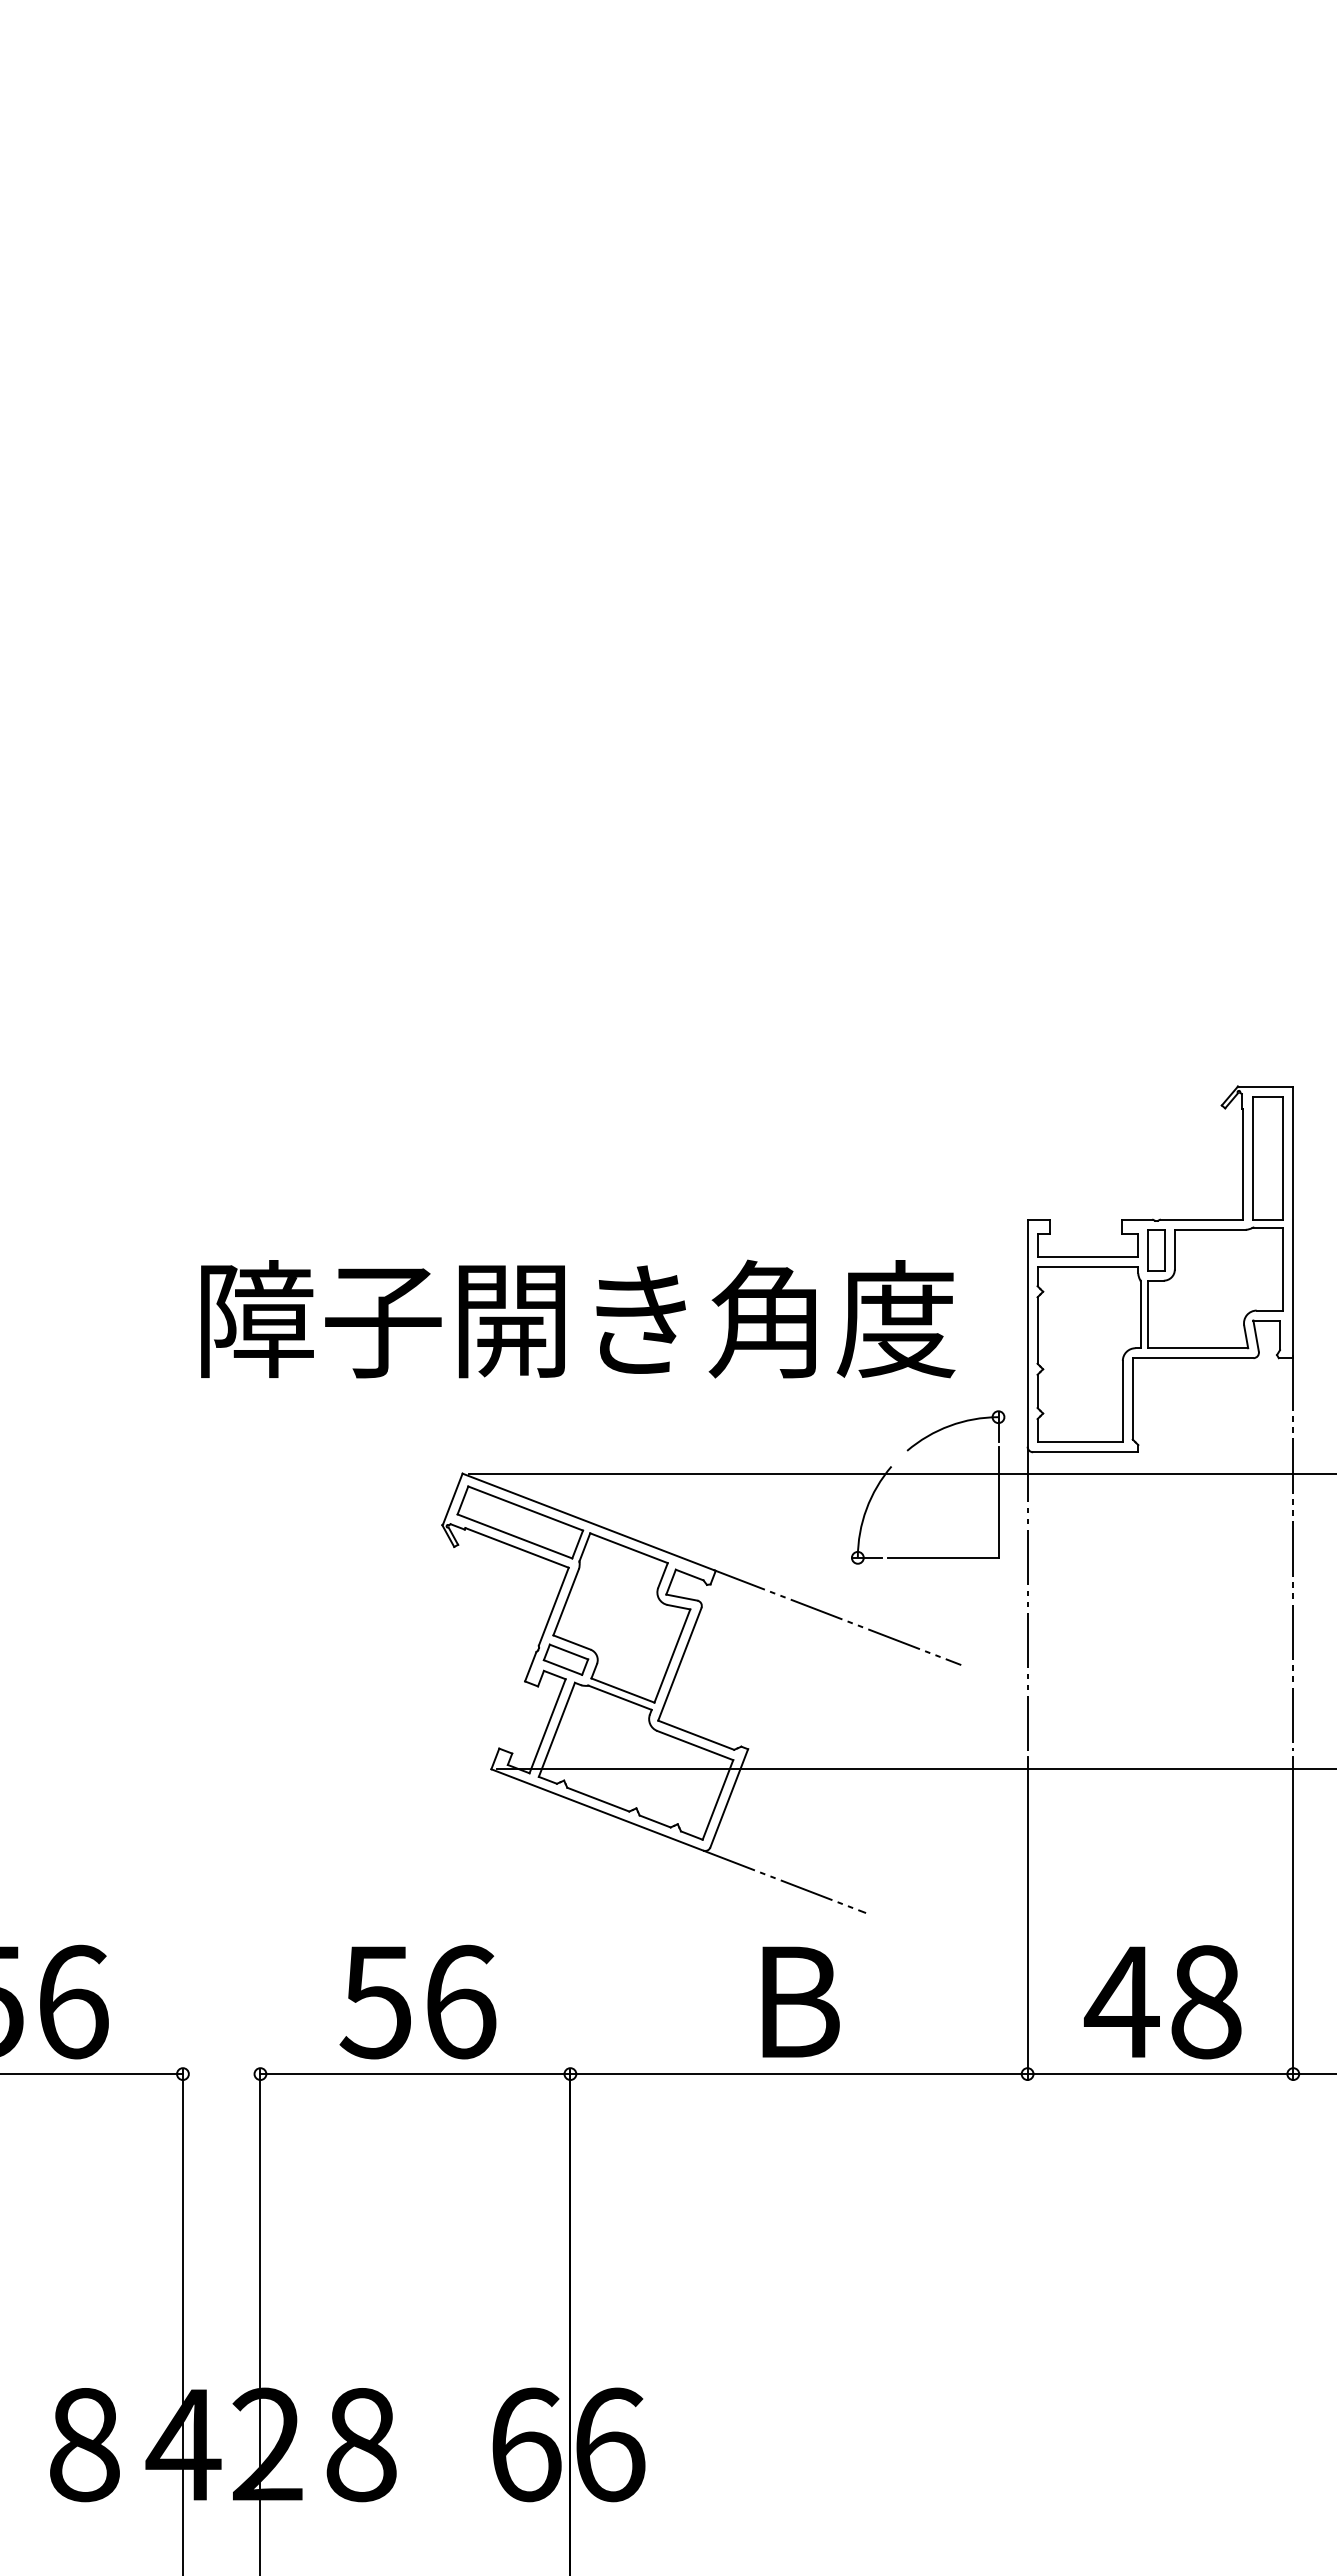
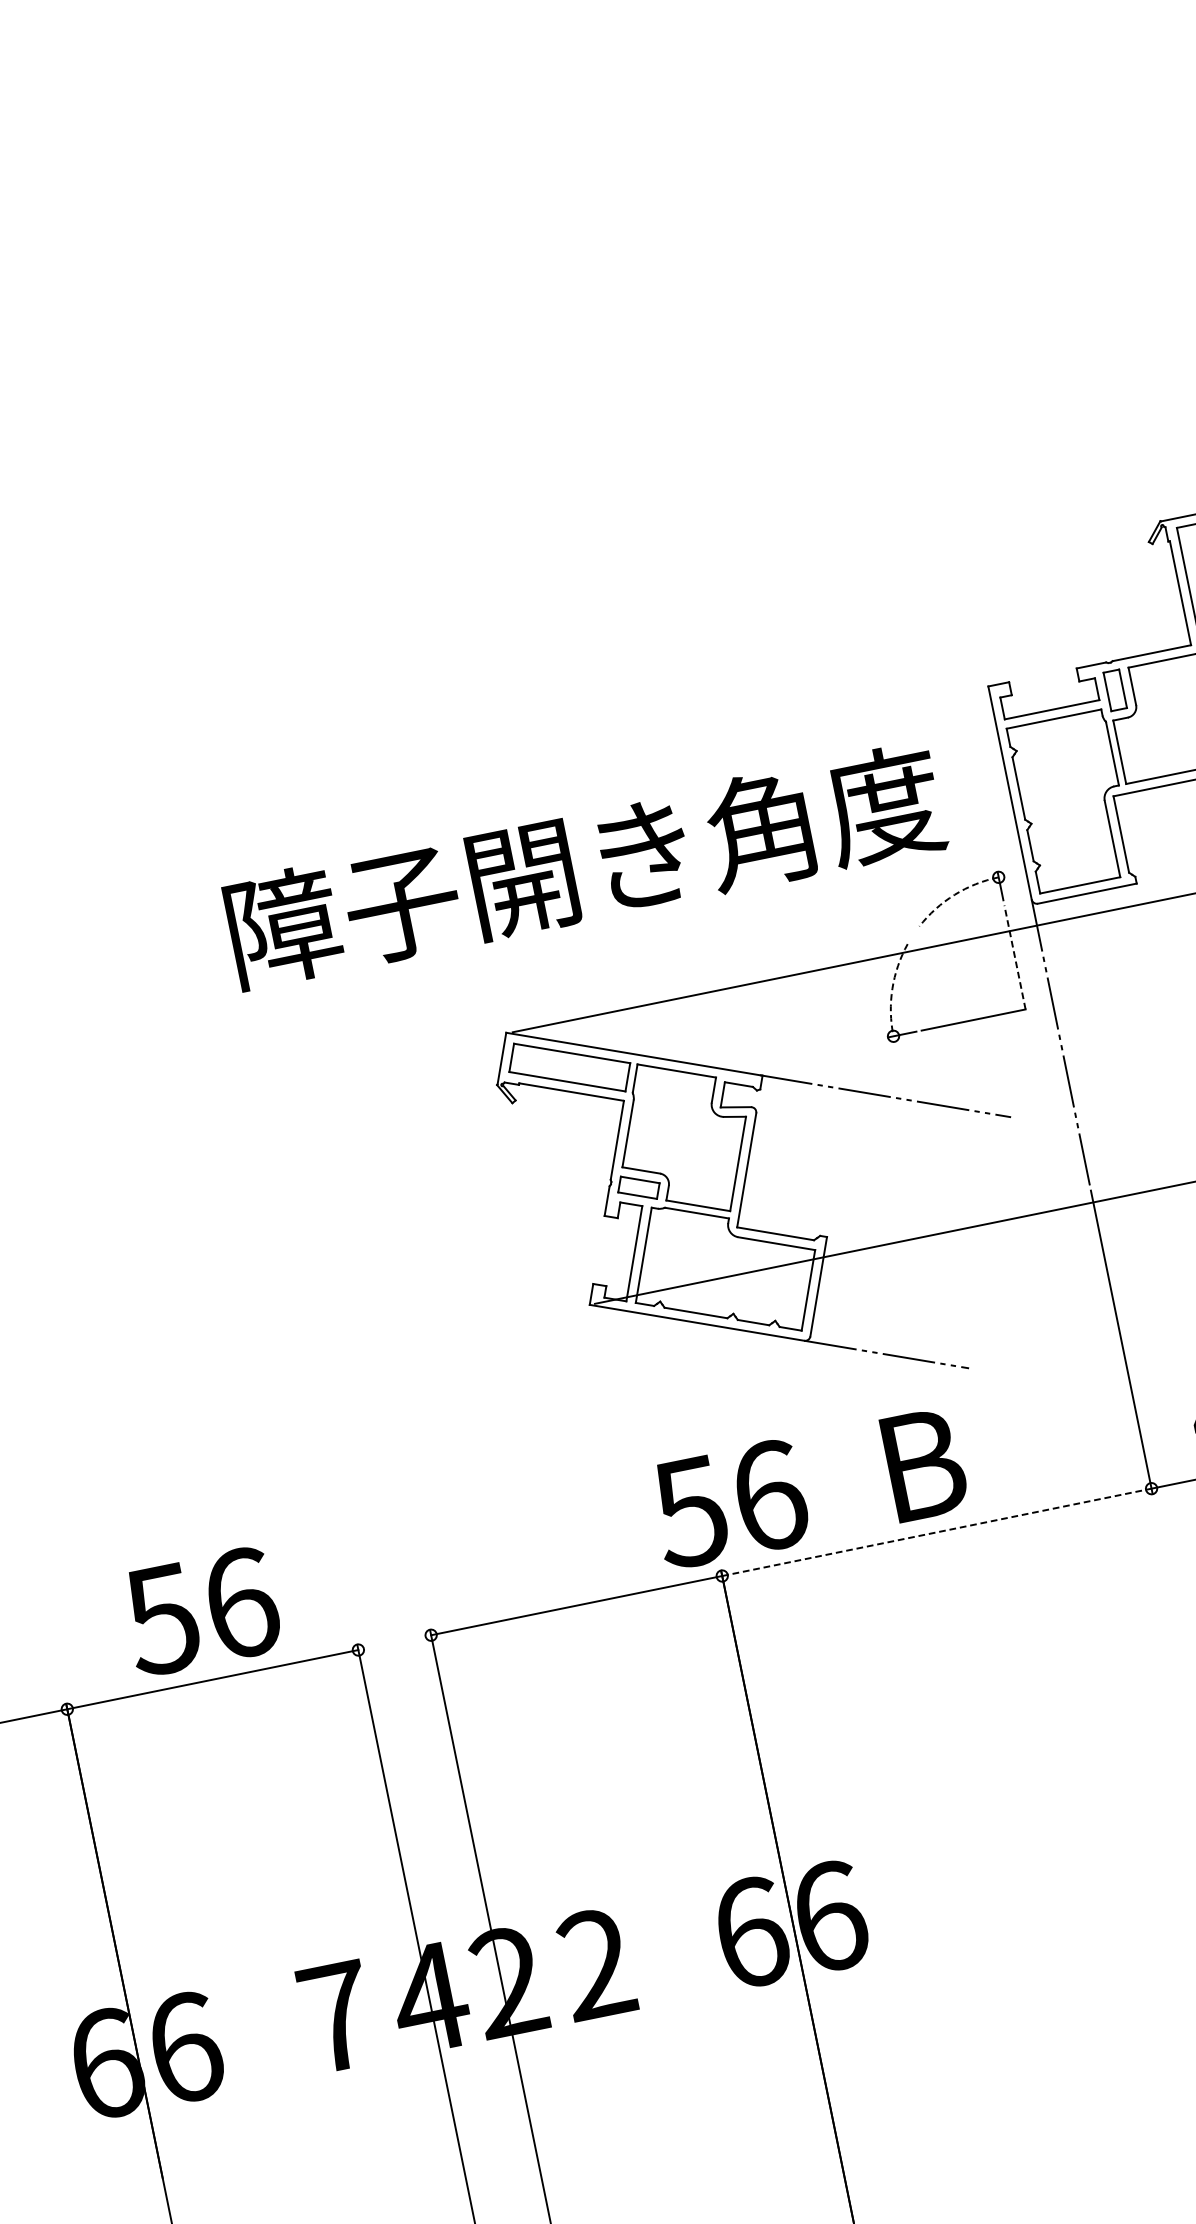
arc: (949, 1425) -> (954, 894), solid -> dashed
line: (998, 1502) -> (1015, 957), solid -> dashed
arc: (866, 1509) -> (892, 989), solid -> dashed
text: (417, 2001) -> (729, 1503), moved
line: (799, 2074) -> (937, 1532), solid -> dashed
text: (361, 2444) -> (596, 1963), 8 -> 2
text: (84, 2445) -> (336, 2017), 8 -> 7

